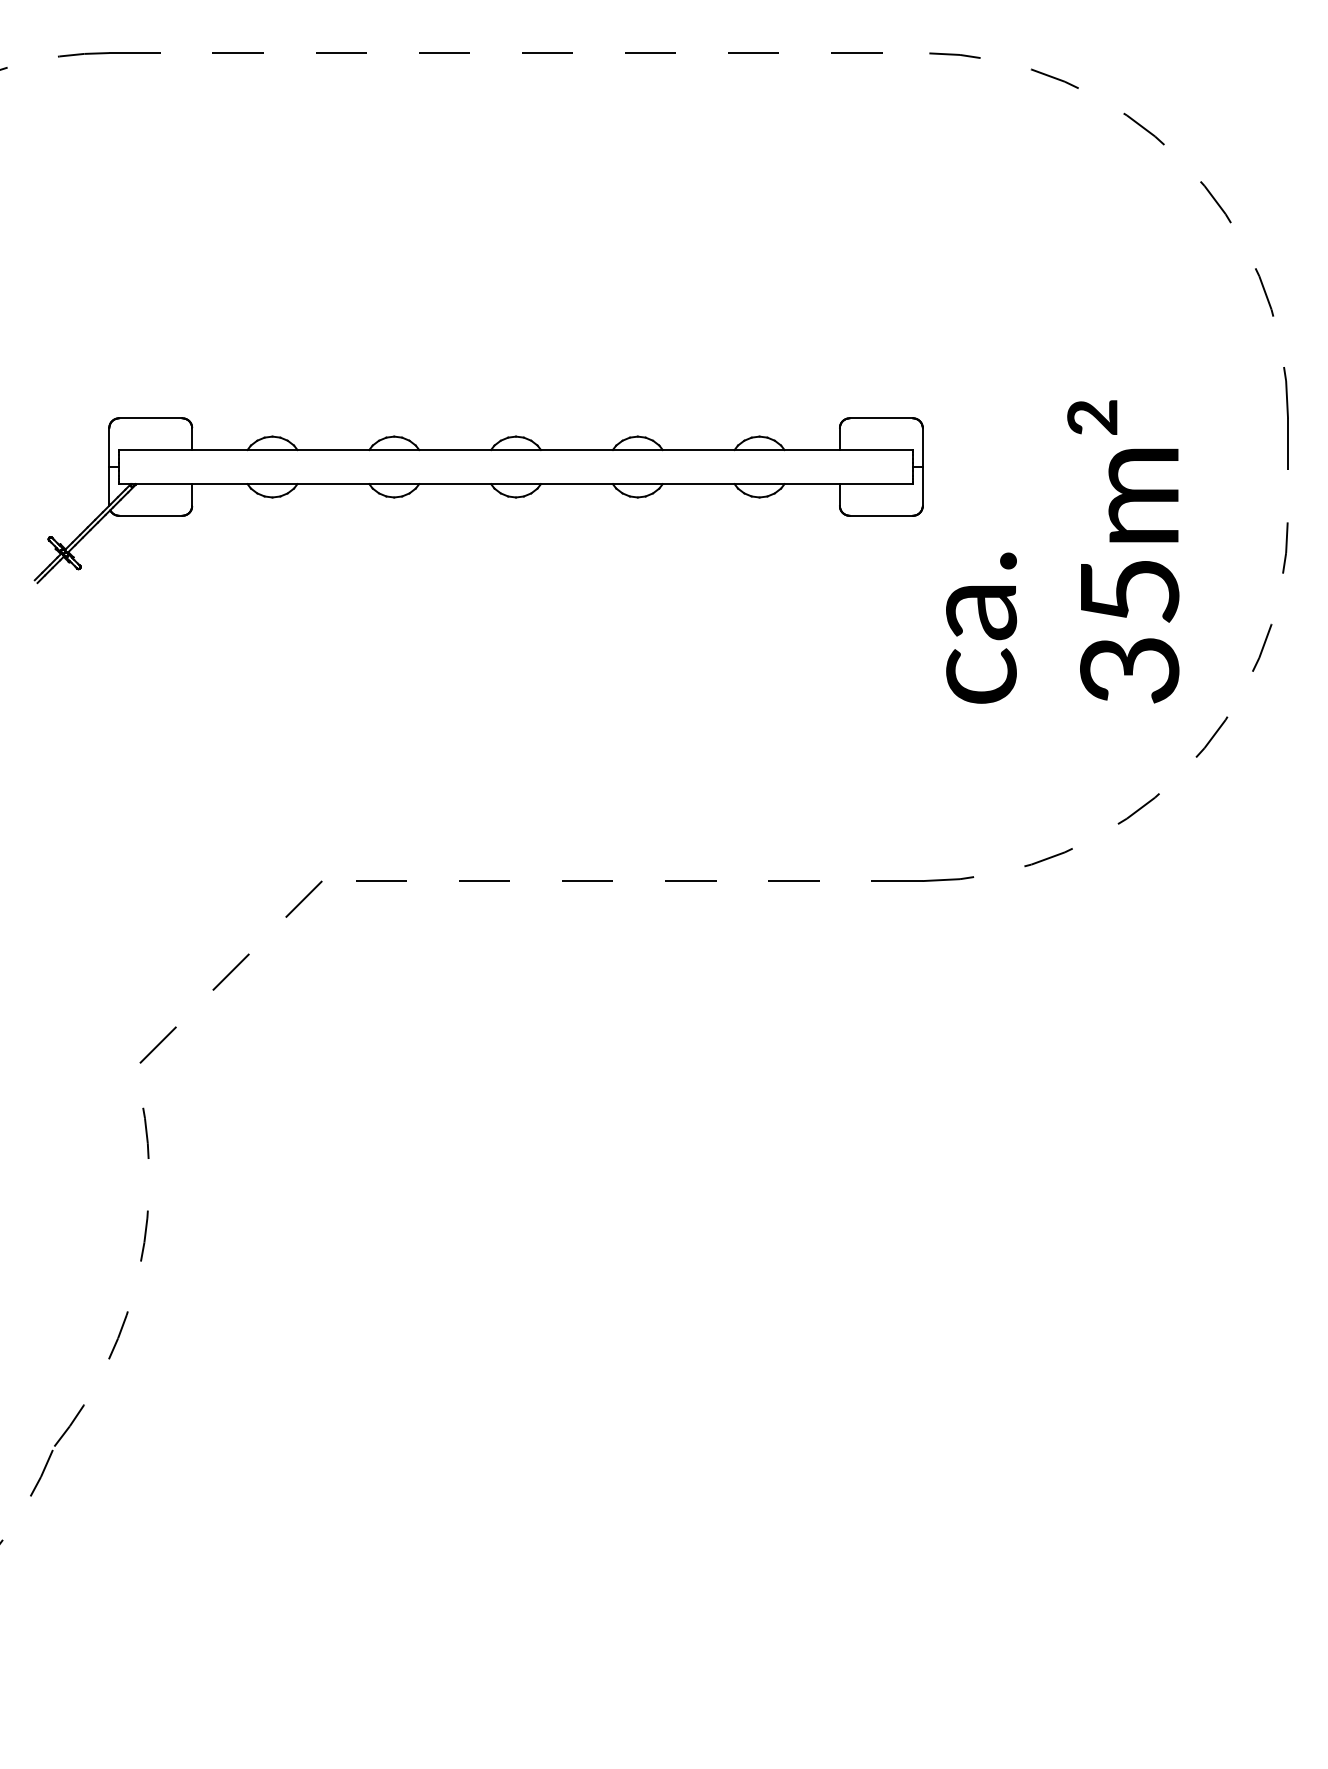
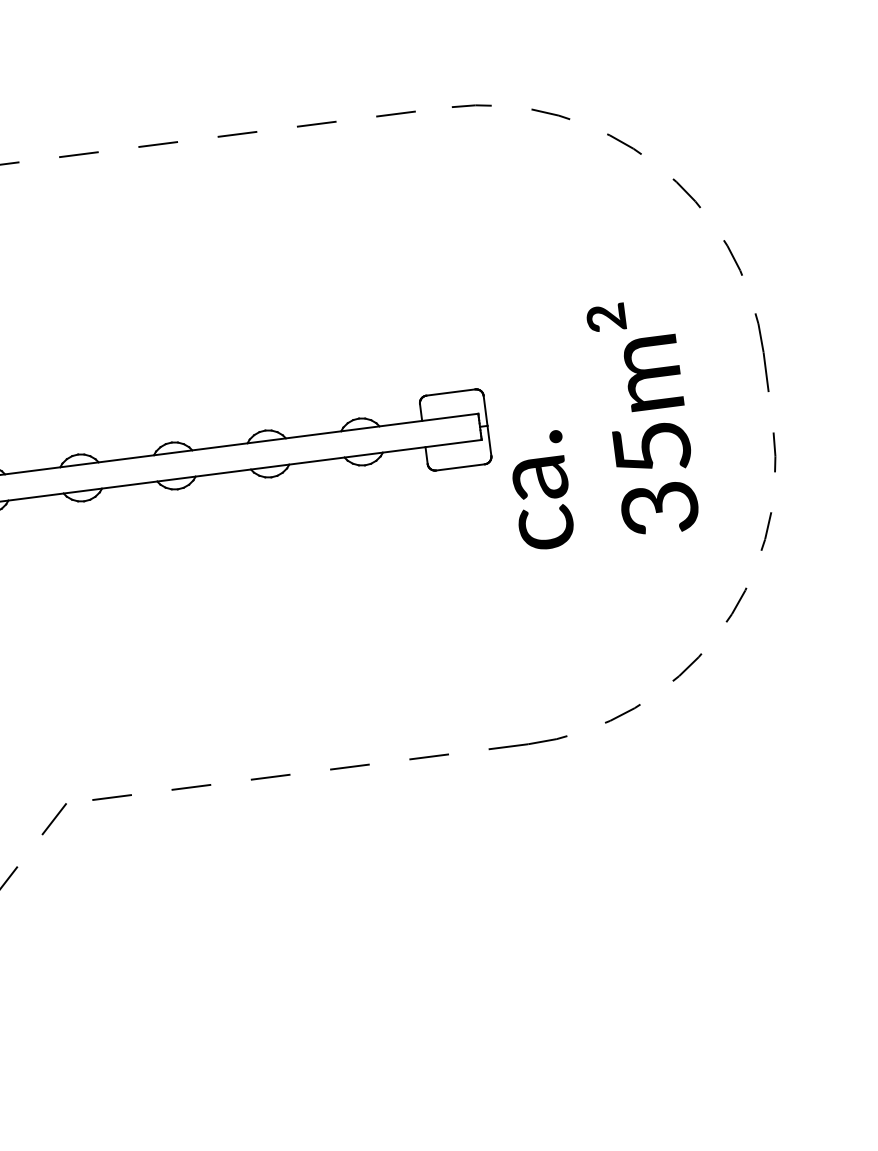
text: (1062, 551) -> (596, 424), moved

